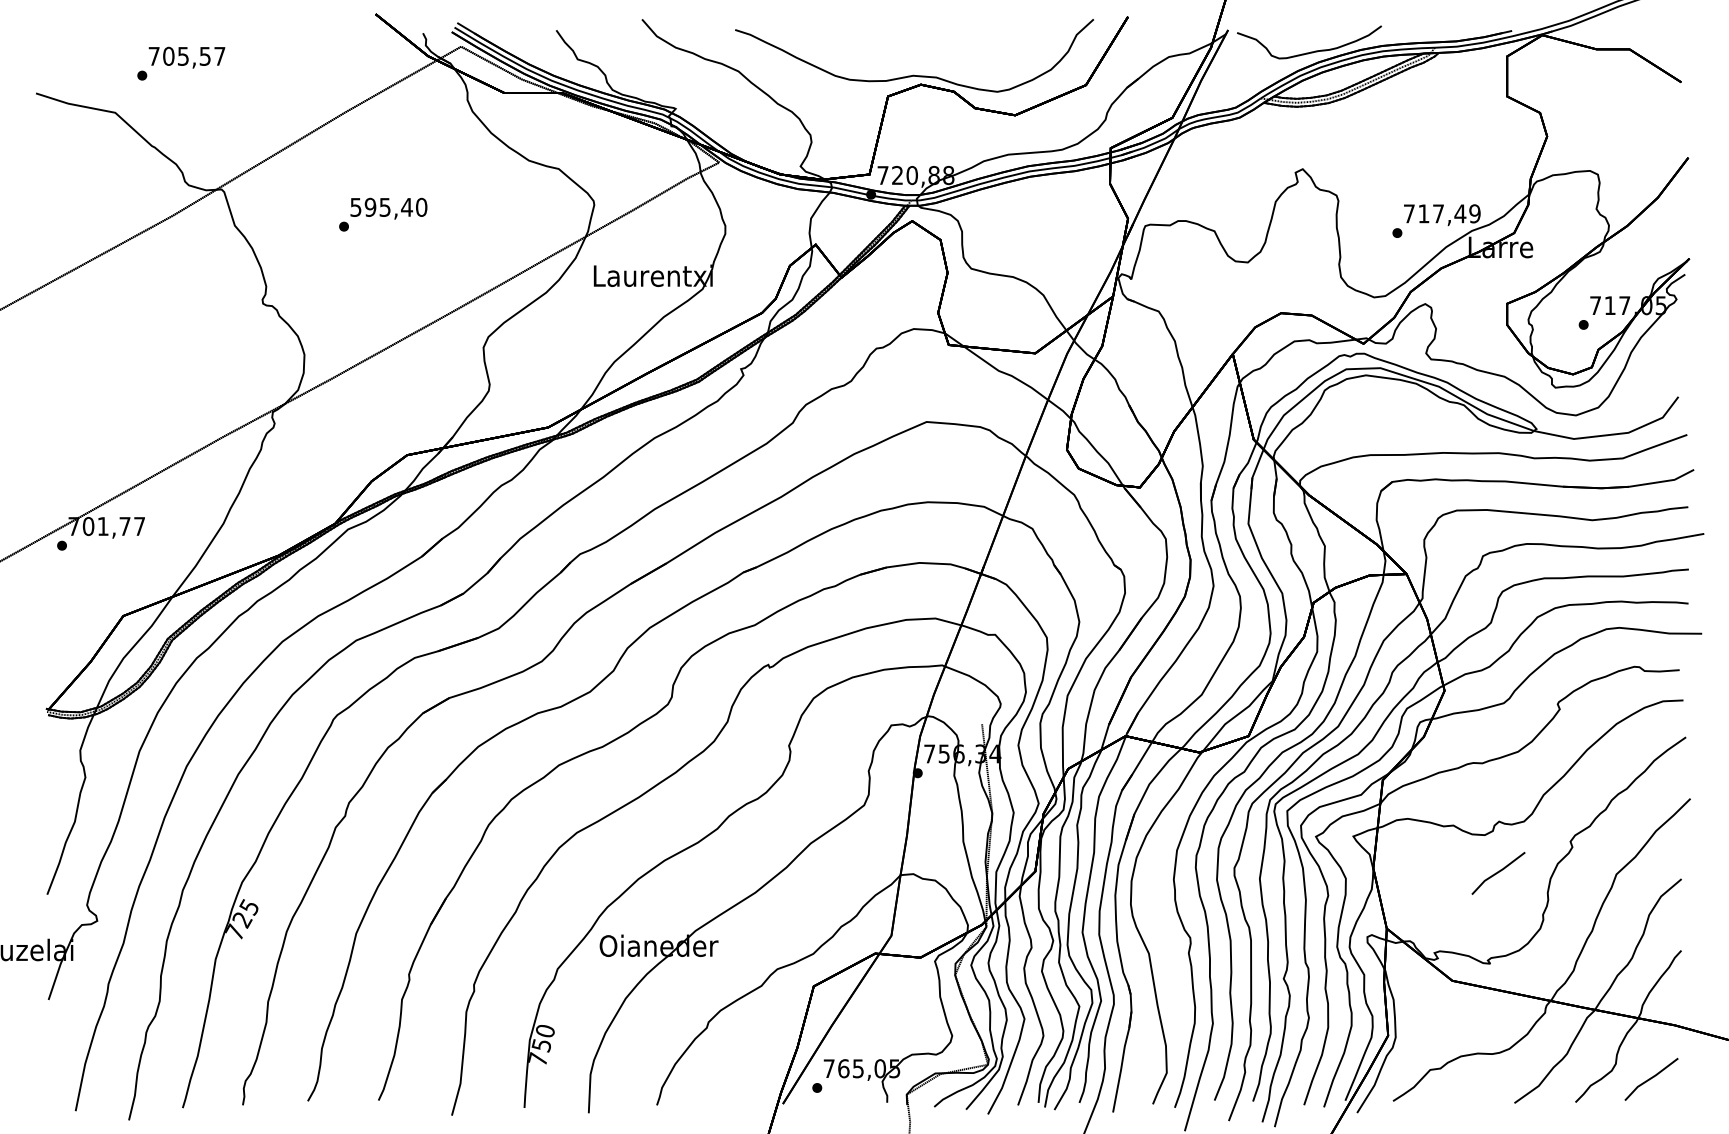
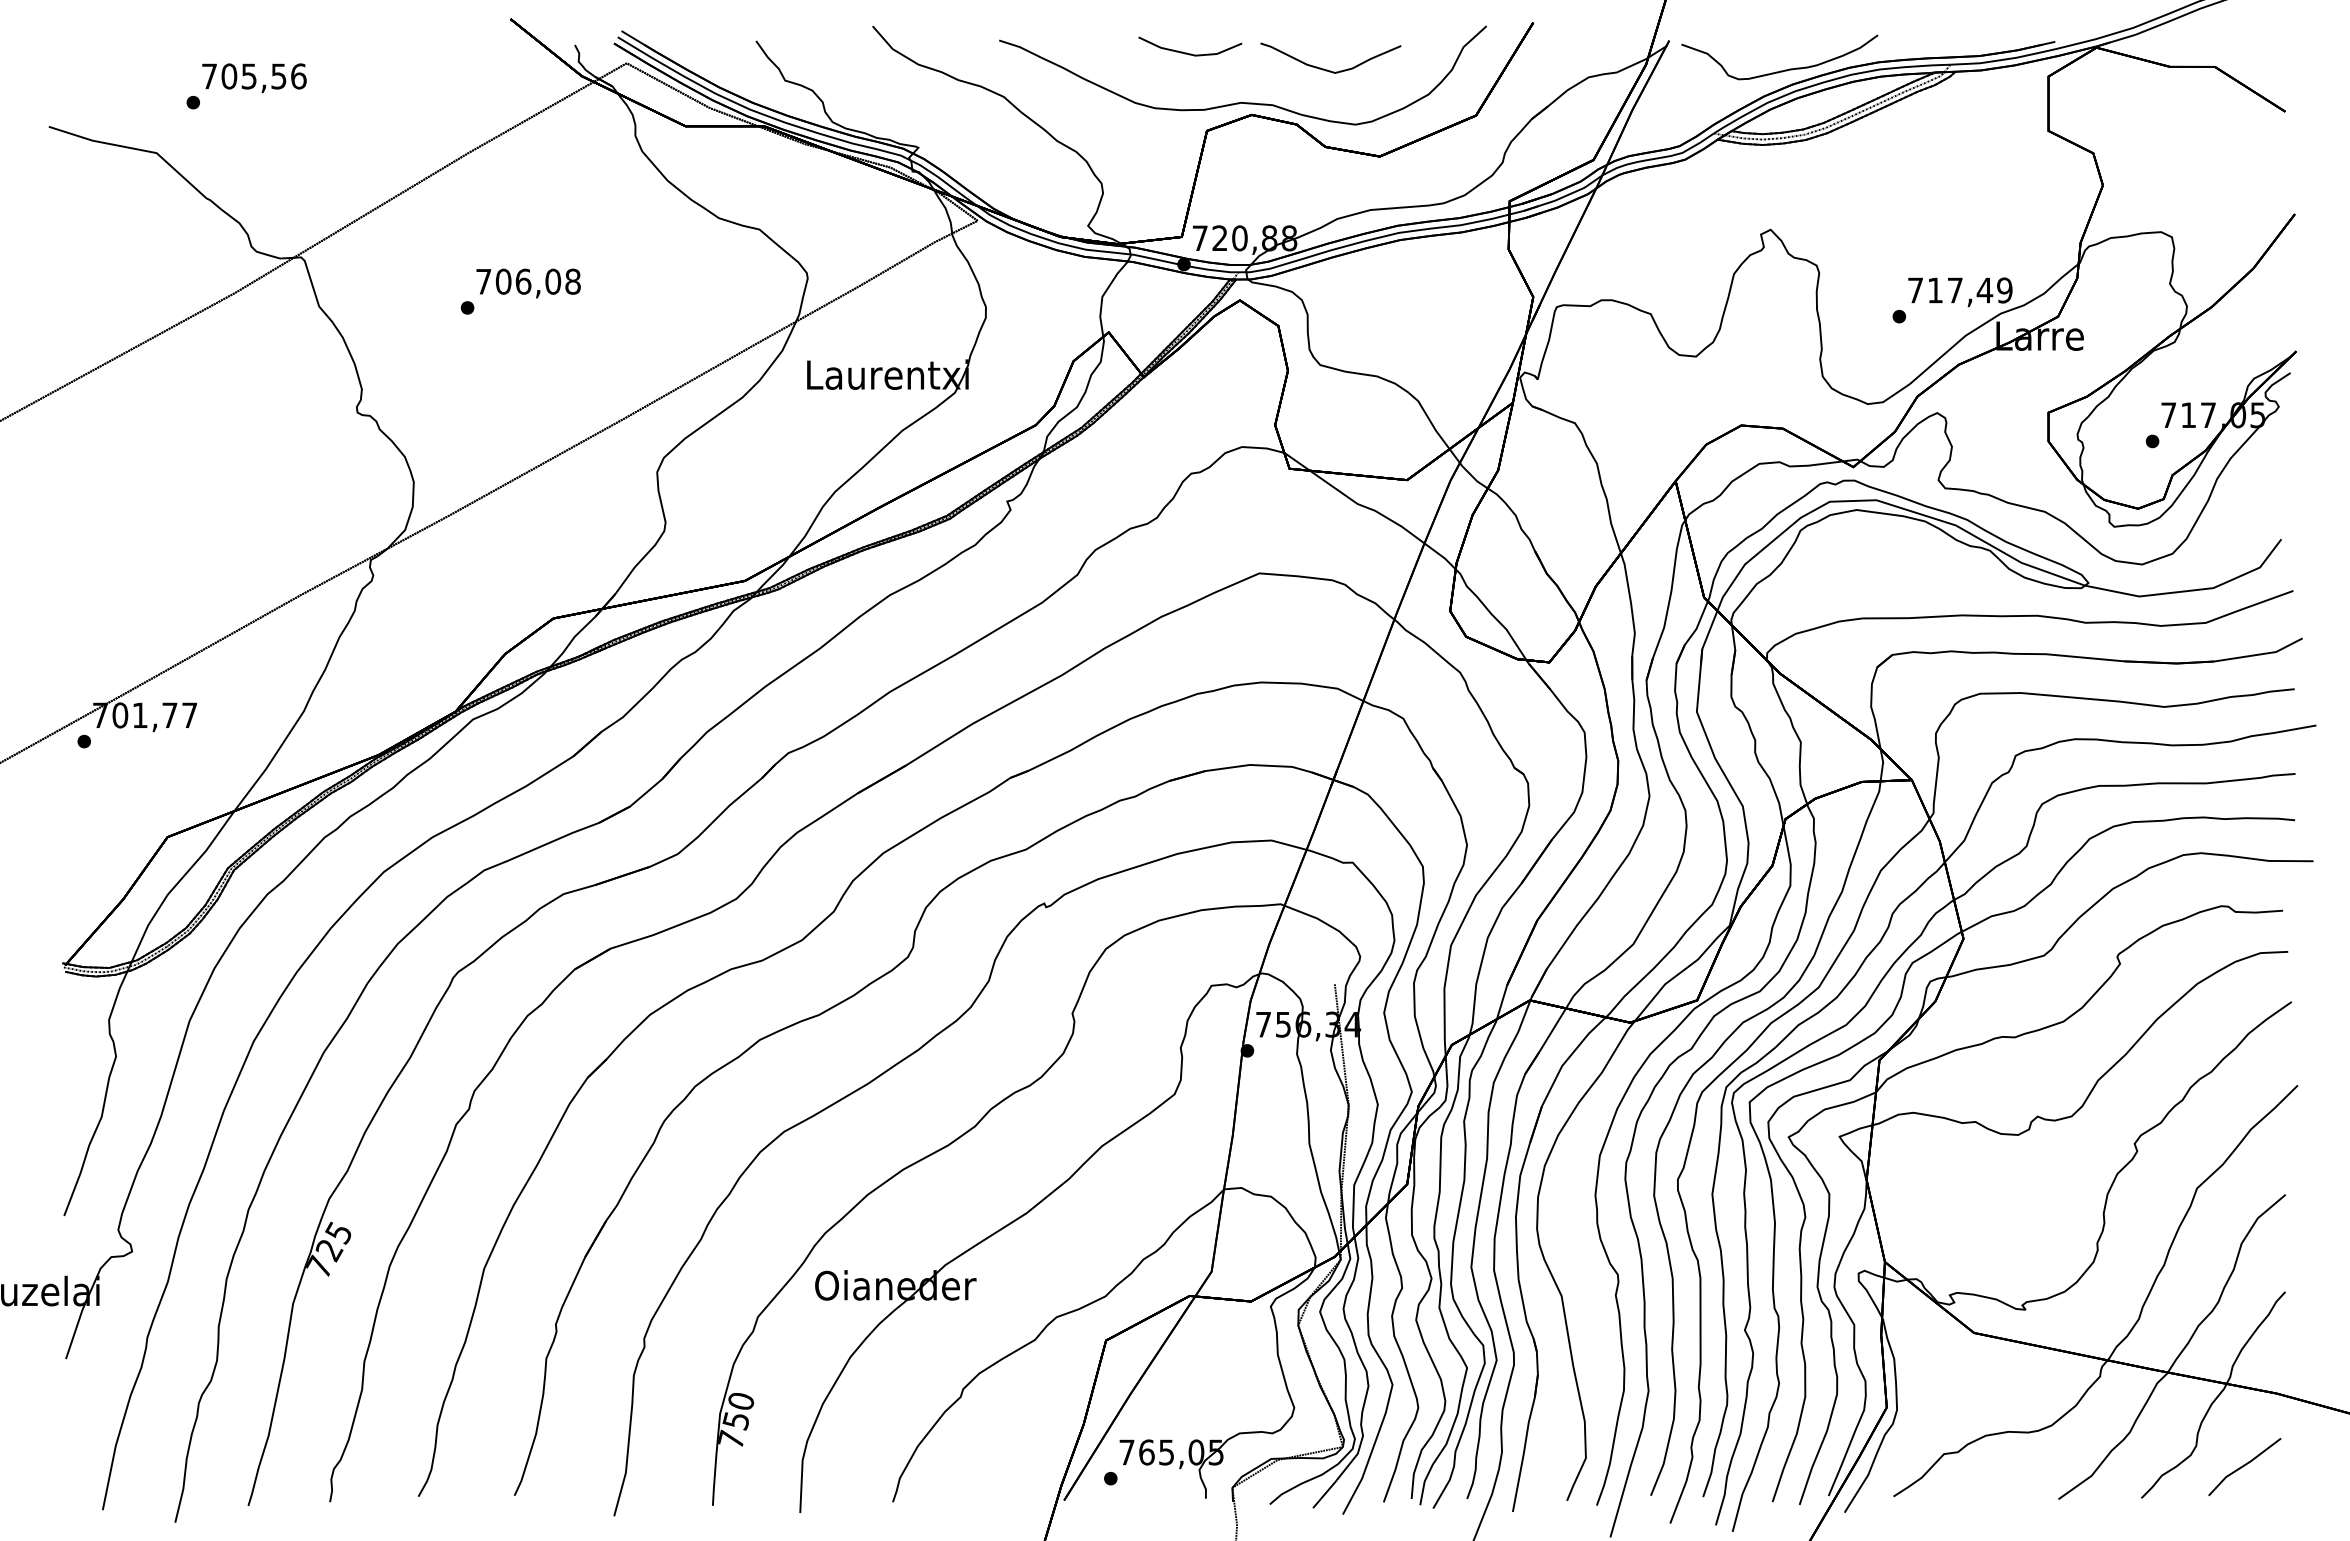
part: (935, 35) -> (1271, 48), added
text: (219, 56) -> (298, 76), 705,57 -> 705,56
text: (388, 207) -> (528, 281), 595,40 -> 706,08
line: (1498, 873) -> (2036, 1186), removed

